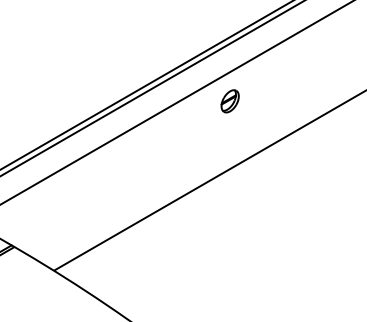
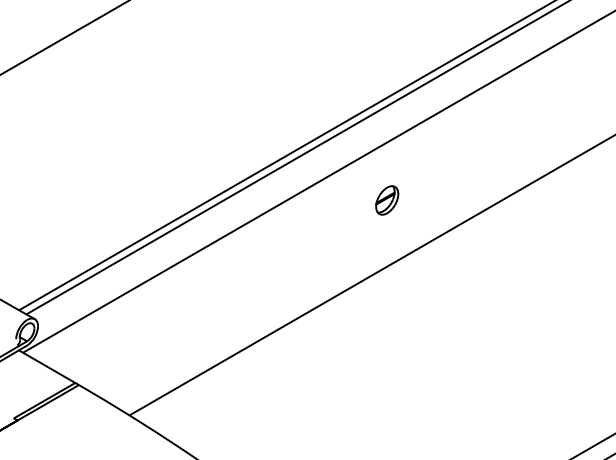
part: (230, 101) -> (387, 200), moved

